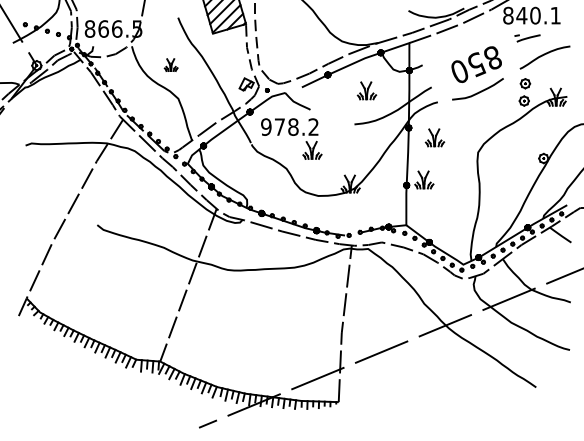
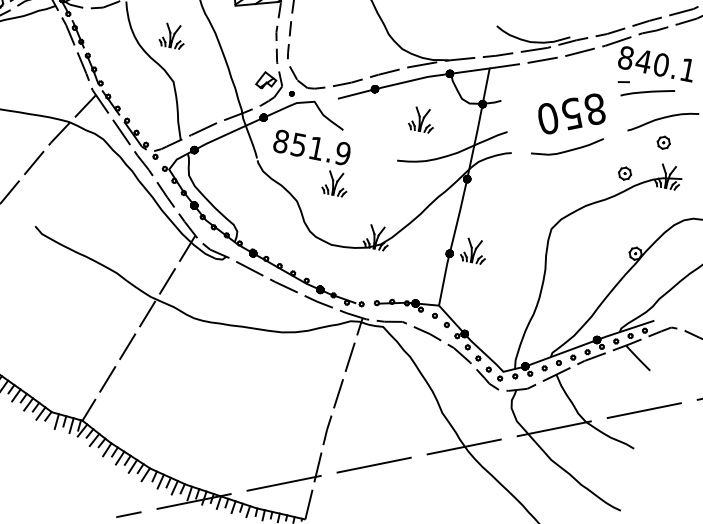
part: (527, 38) -> (645, 92), size x1.67
part: (171, 64) -> (173, 35), size x1.43
part: (525, 83) -> (663, 142), moved
text: (289, 126) -> (311, 146), 978.2 -> 851.9
part: (434, 137) -> (498, 198), removed

